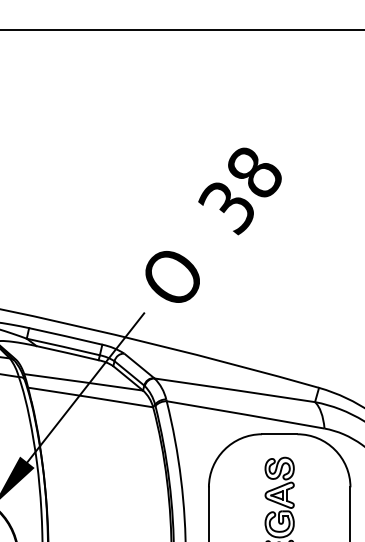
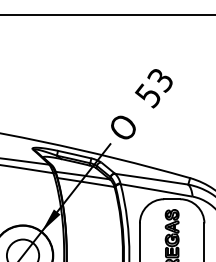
text: (238, 182) -> (153, 84), 38 -> 53

